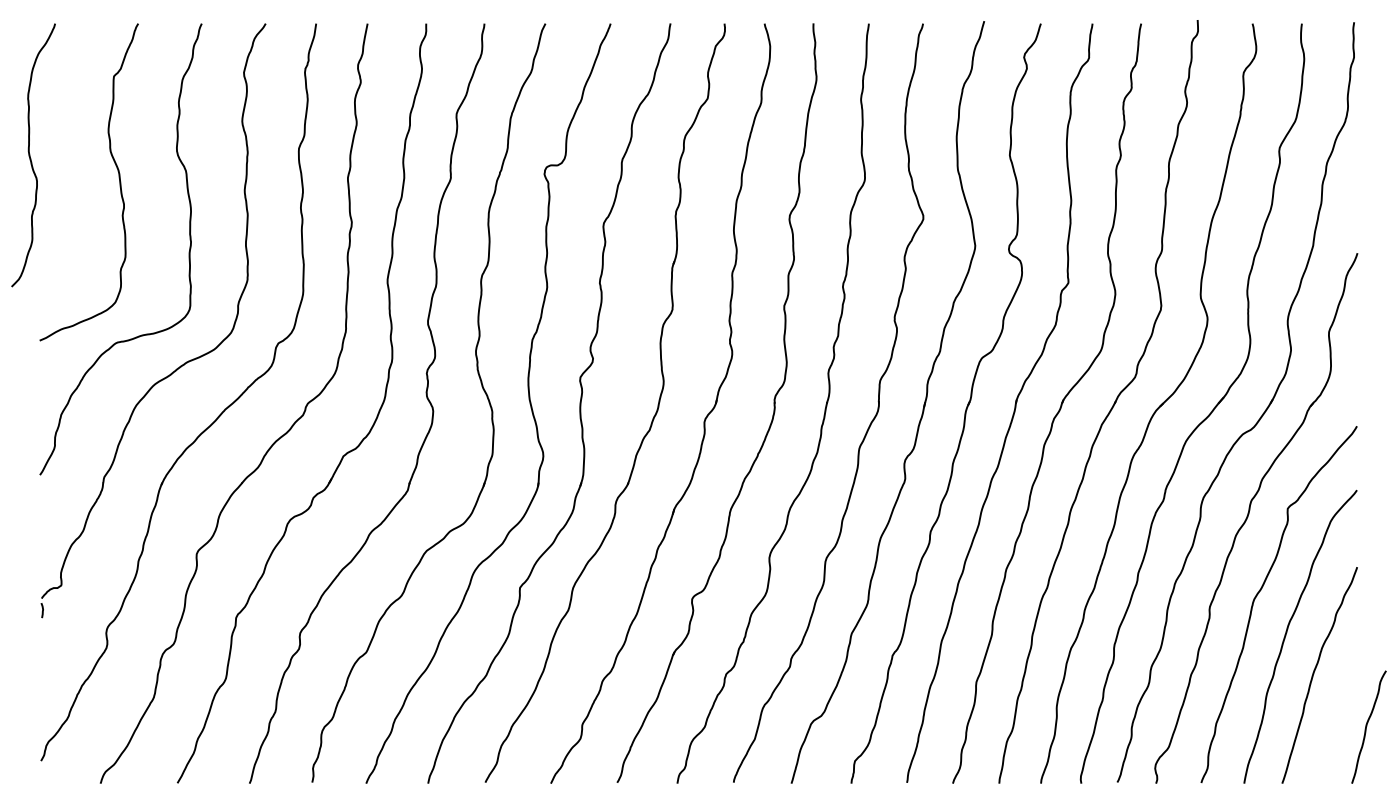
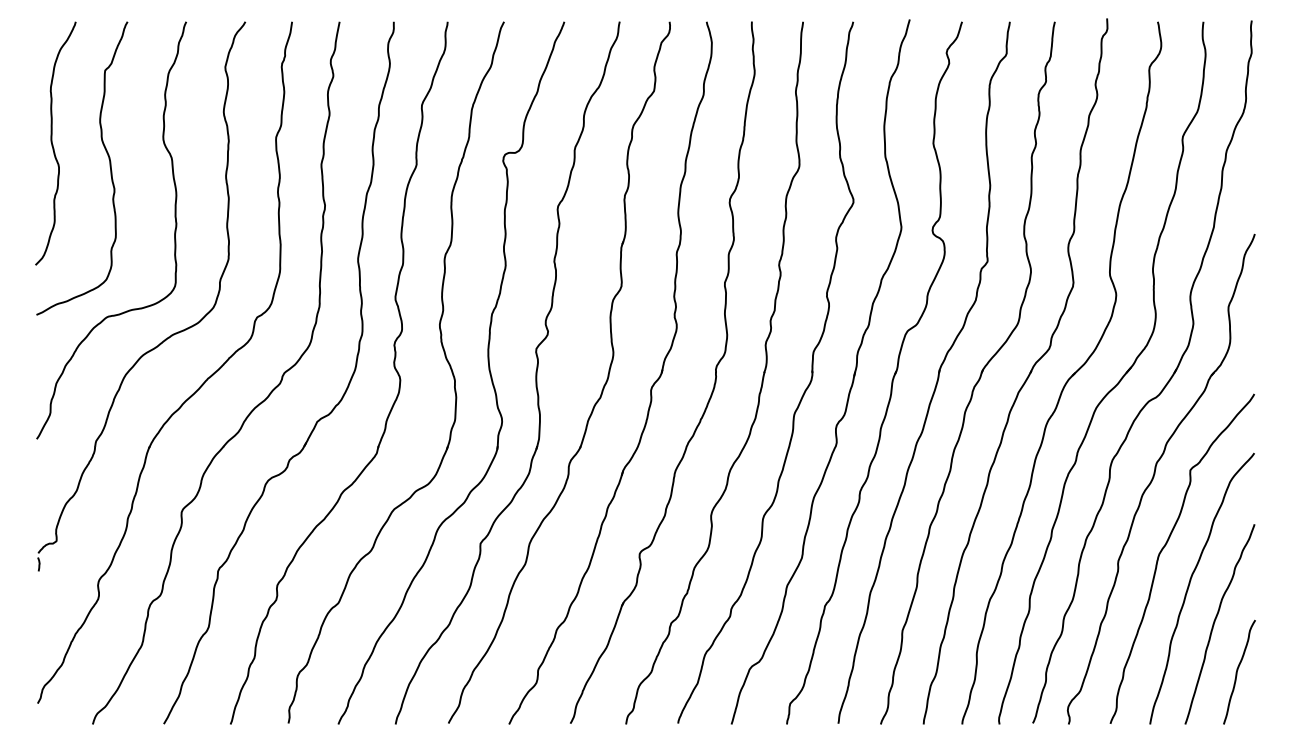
curve: (31, 156) -> (53, 144), moved
curve: (1367, 725) -> (1238, 670), moved

